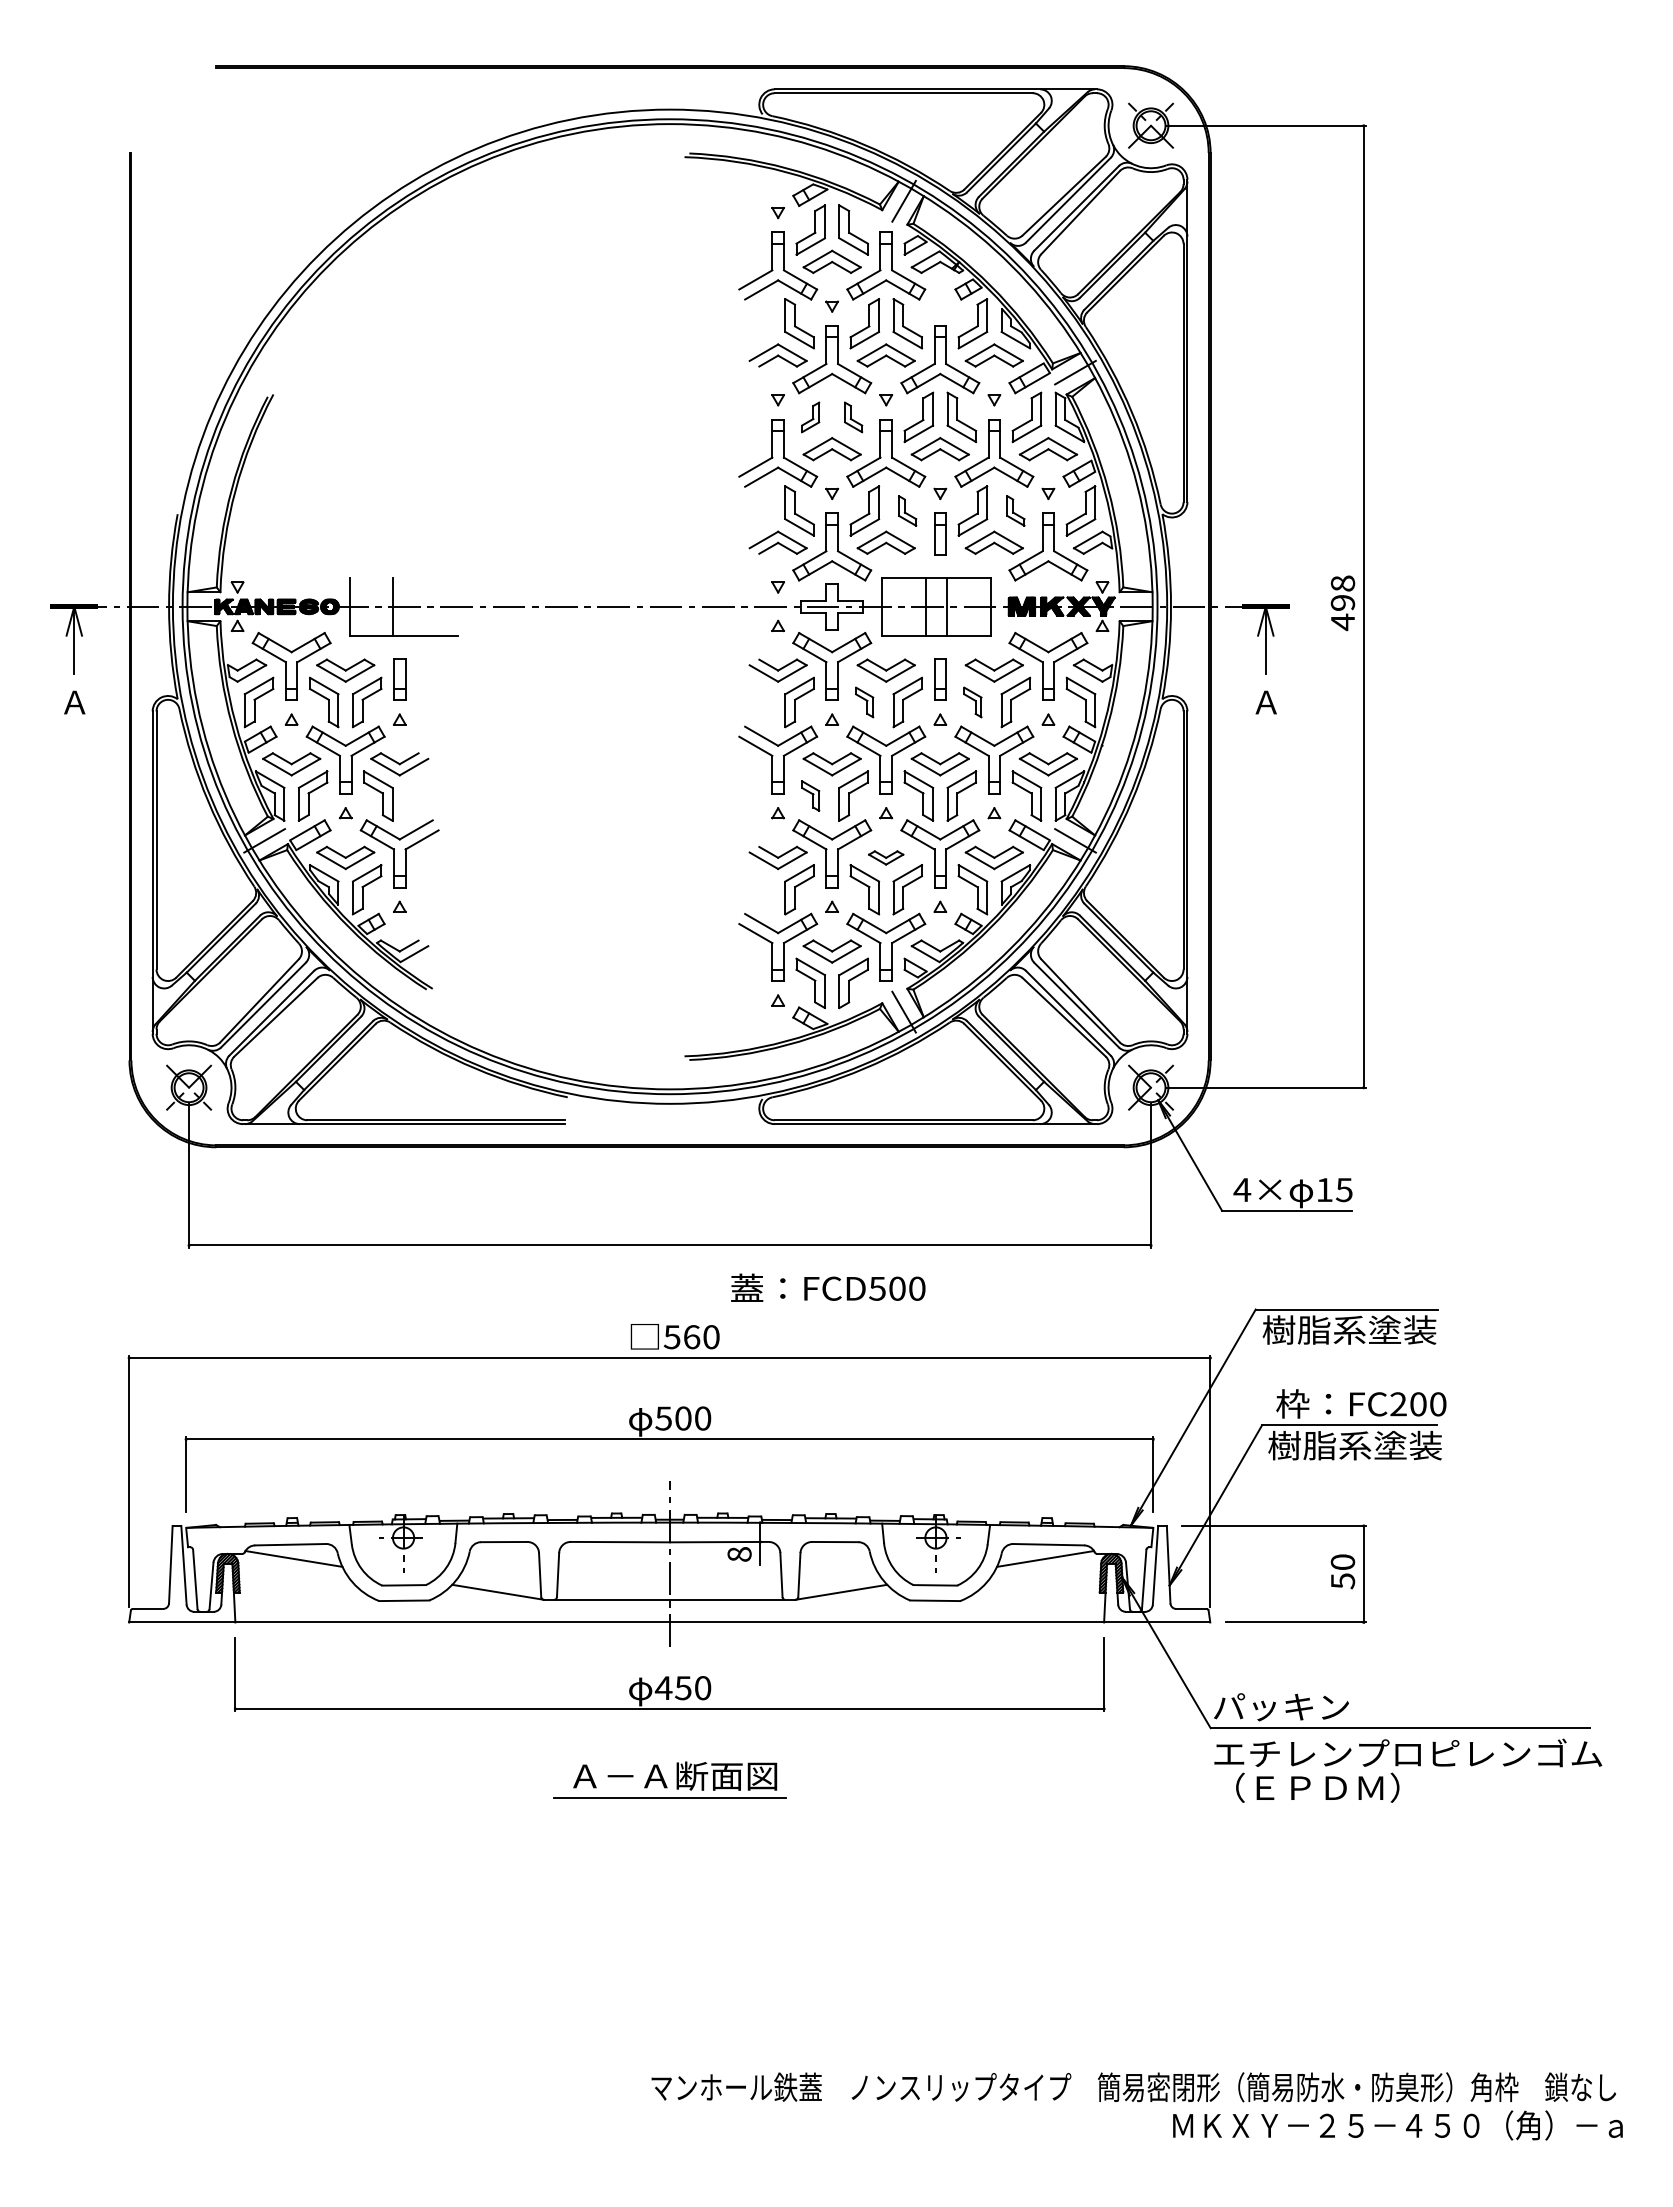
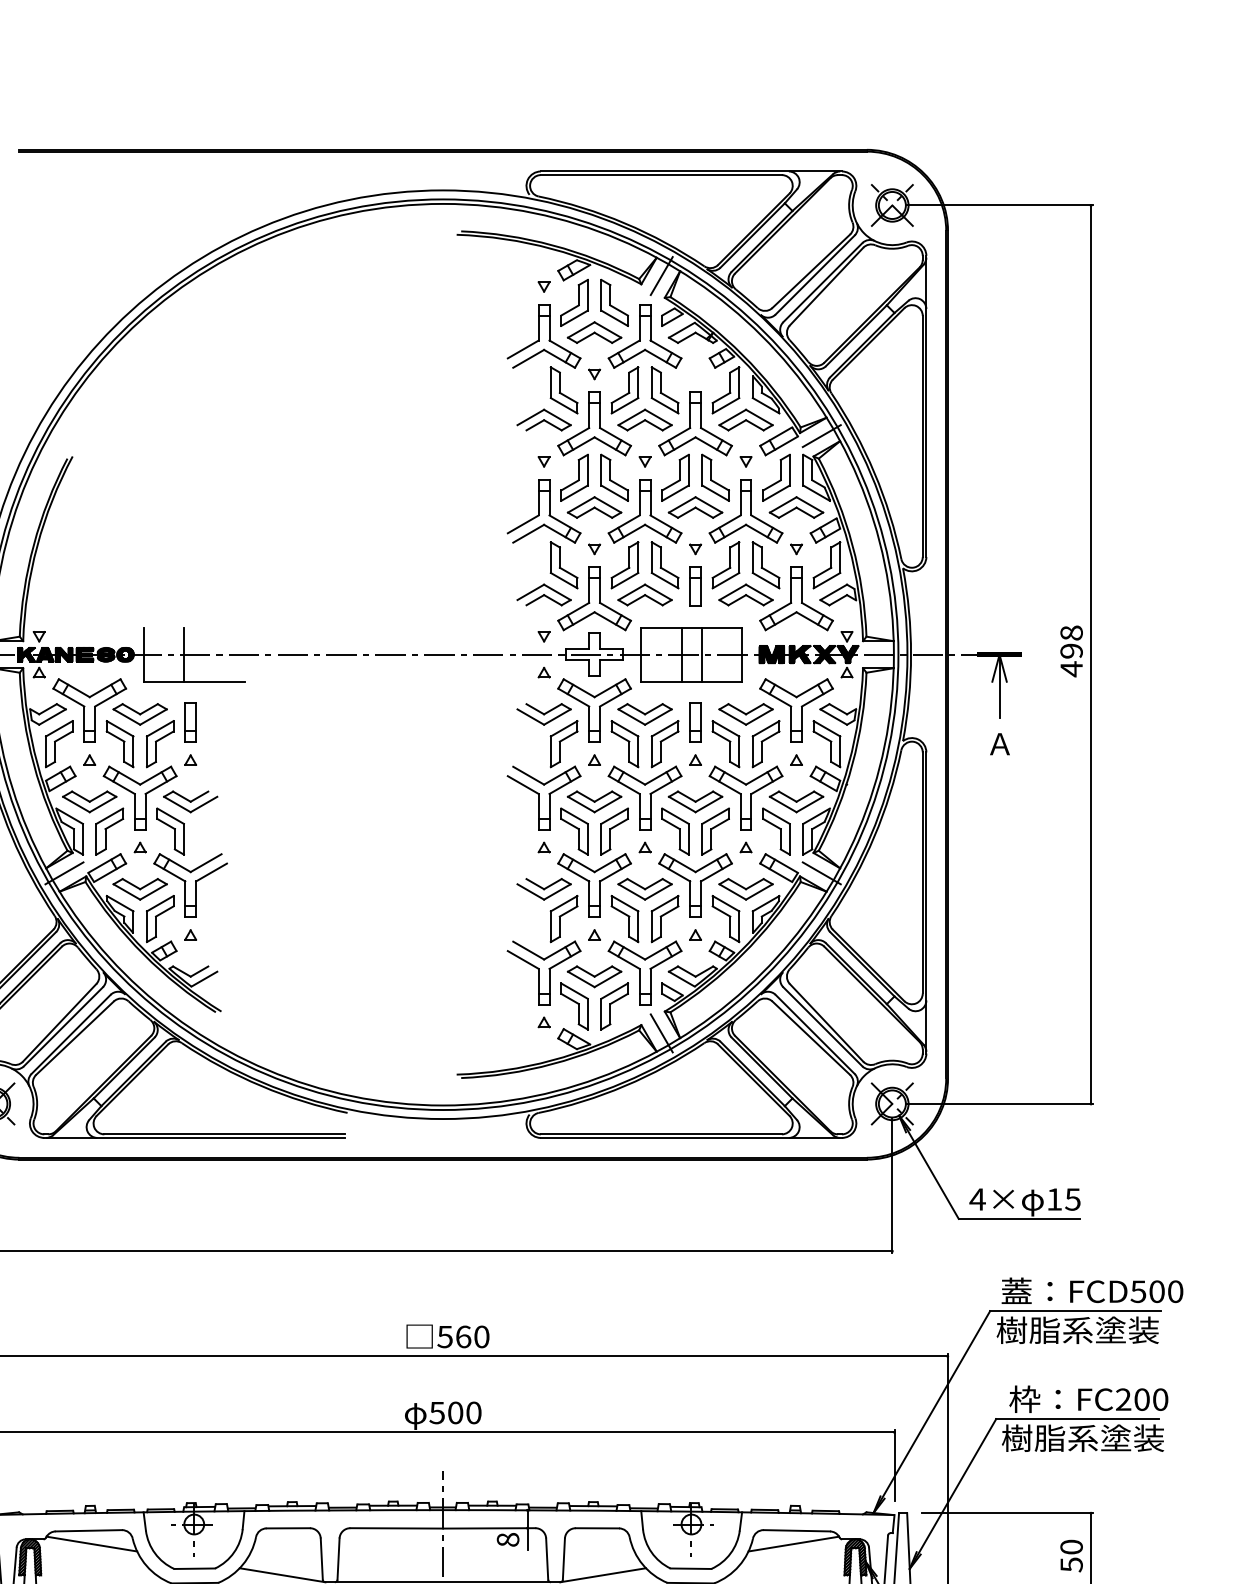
part: (810, 417) -> (574, 477), size x1.67
part: (853, 417) -> (614, 477), size x1.67
part: (907, 510) -> (664, 564), size x1.67
part: (1015, 510) -> (765, 564), size x1.67
part: (864, 702) -> (624, 744), size x1.67
part: (972, 702) -> (725, 744), size x1.67
part: (810, 795) -> (574, 831), size x1.67
part: (885, 857) -> (644, 888), size x1.67
text: (828, 1287) -> (1092, 1290), moved

